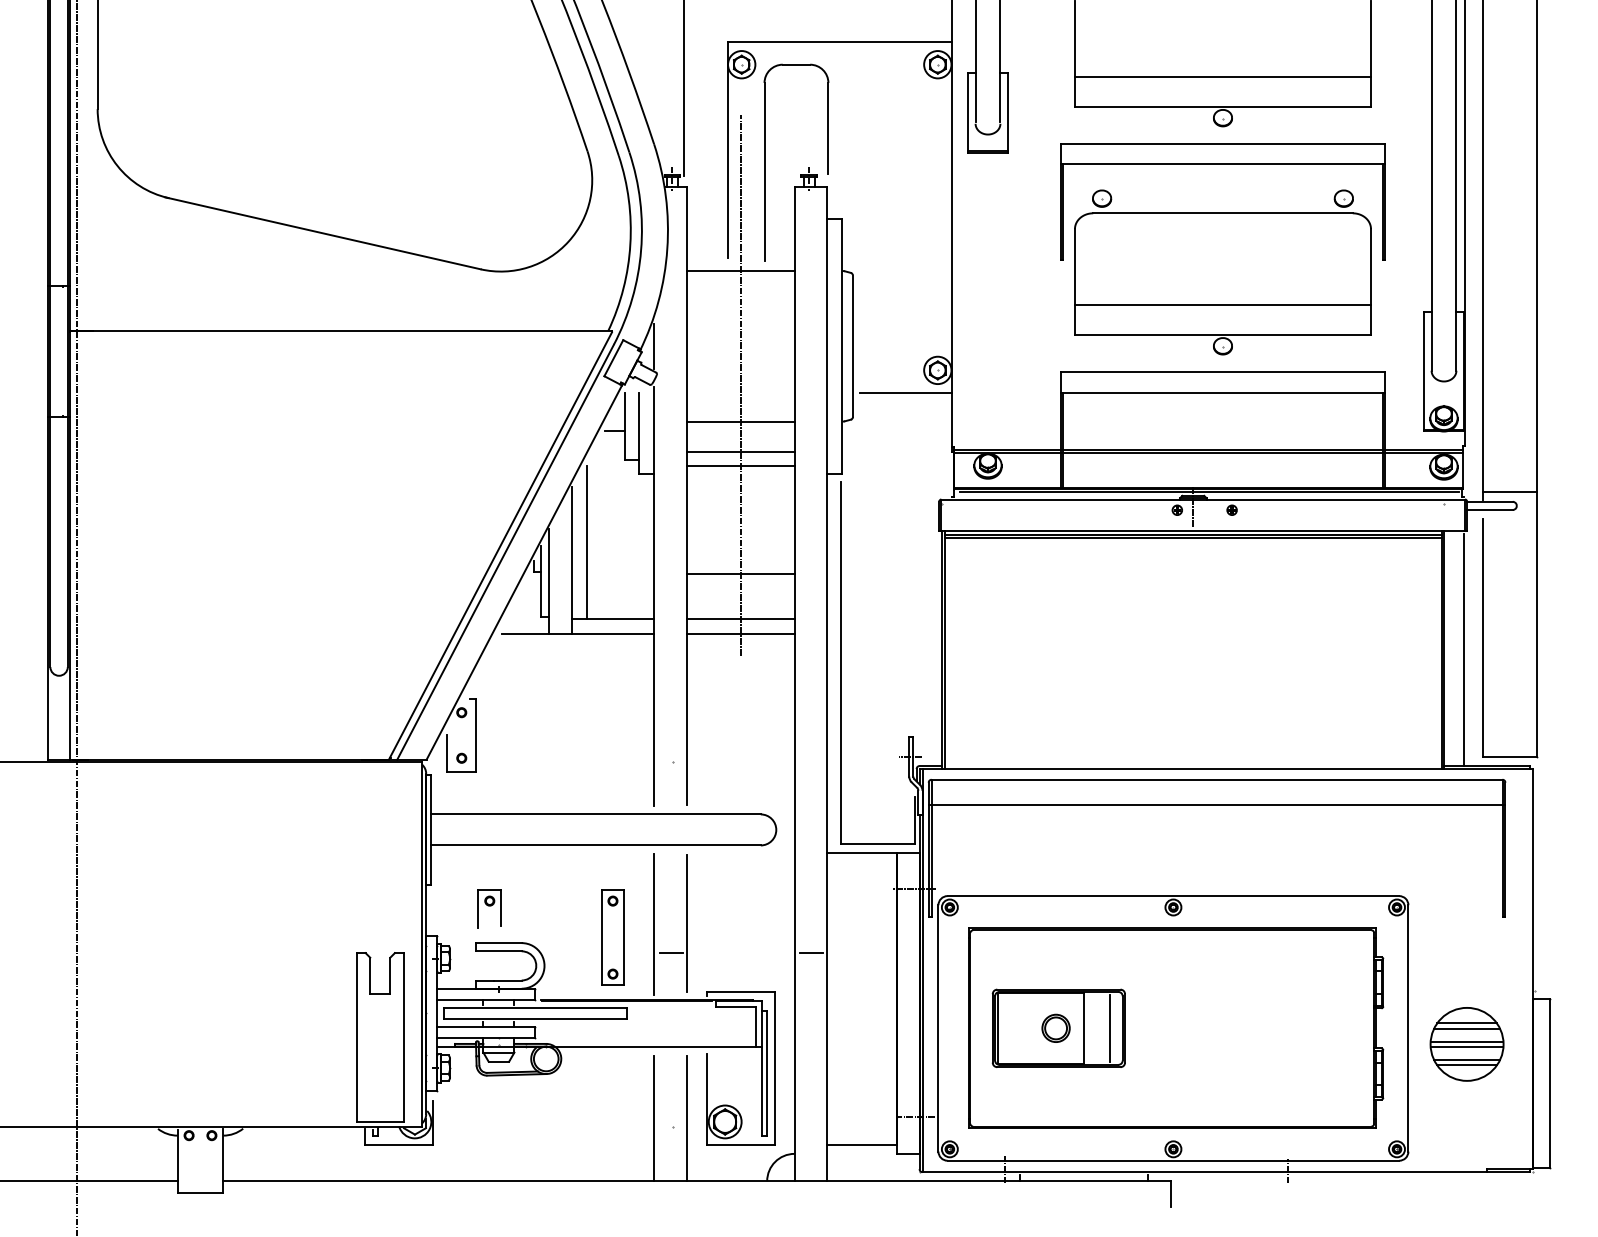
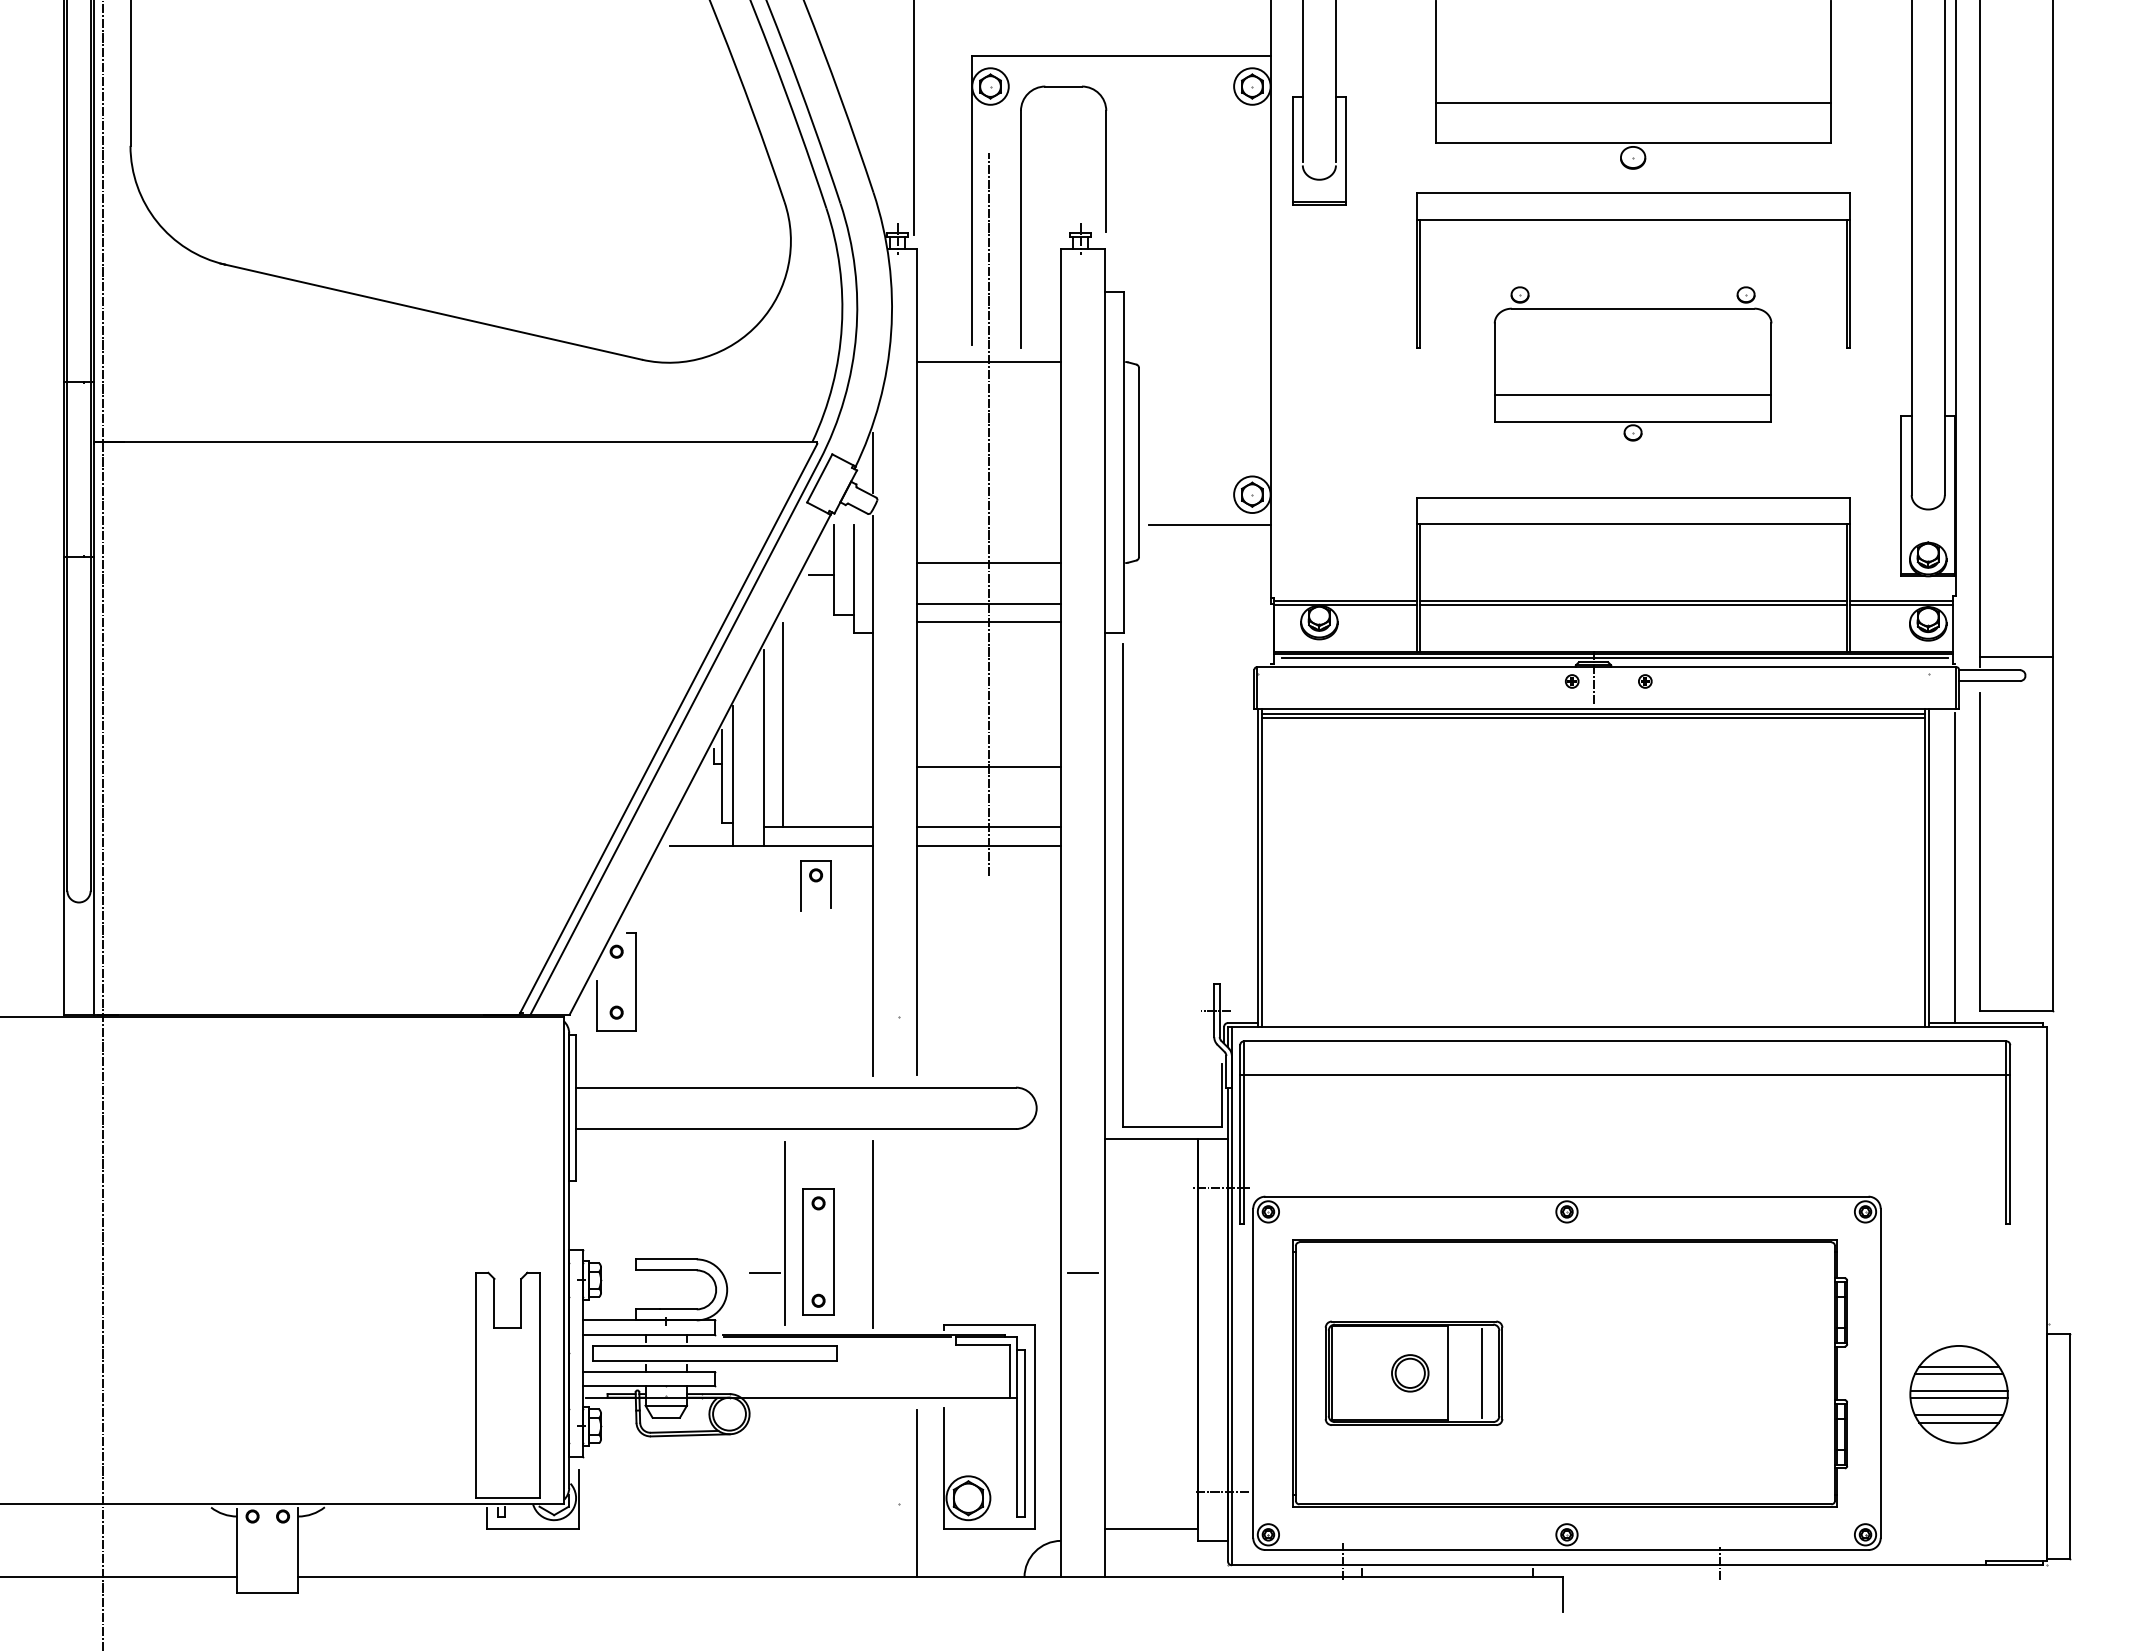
part: (1222, 272) -> (1632, 363), size x0.7
part: (489, 908) -> (815, 885), moved
part: (686, 923) -> (784, 1233), moved
line: (654, 1118) -> (873, 1493), removed

